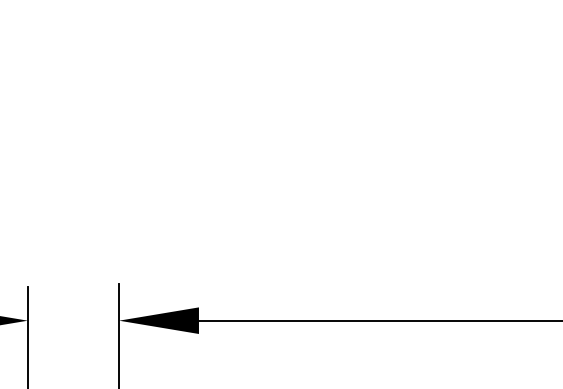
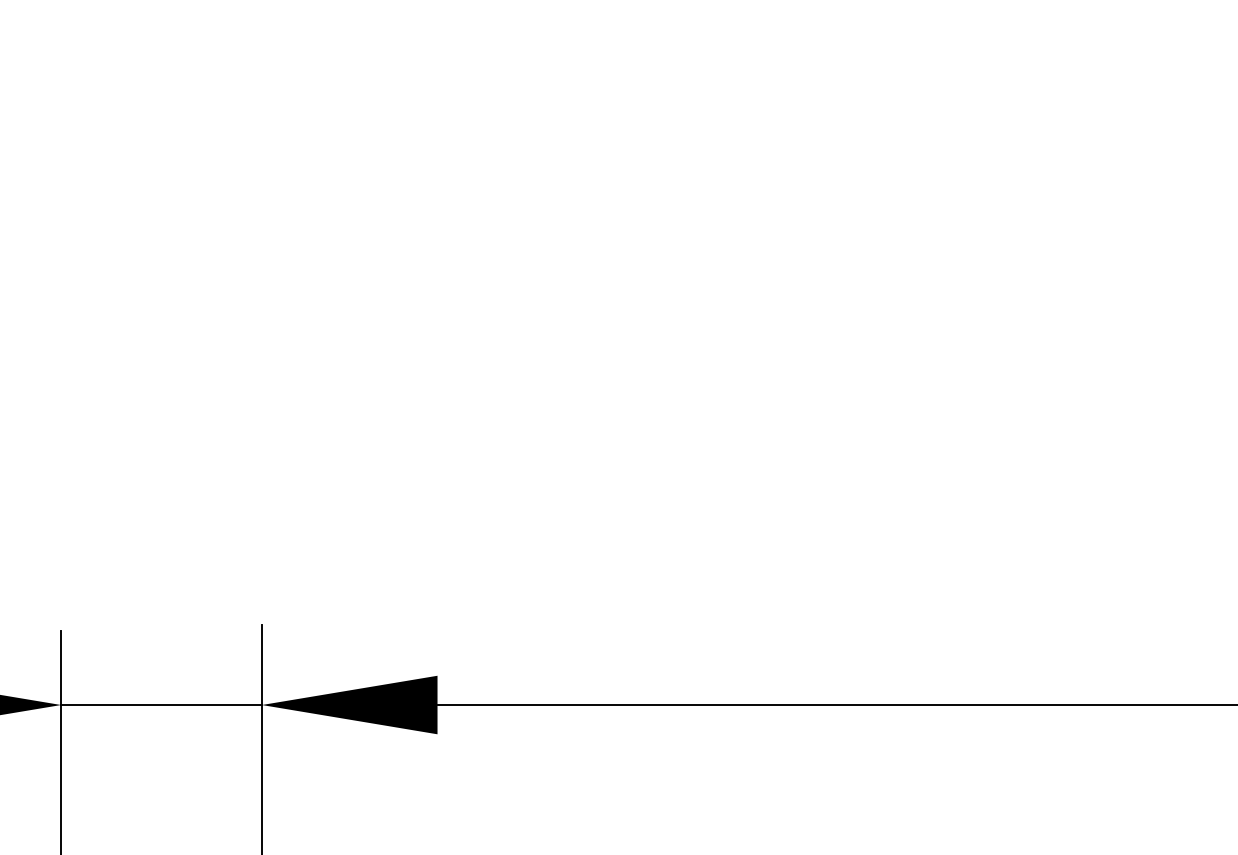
line: (73, 320) -> (161, 704), added

